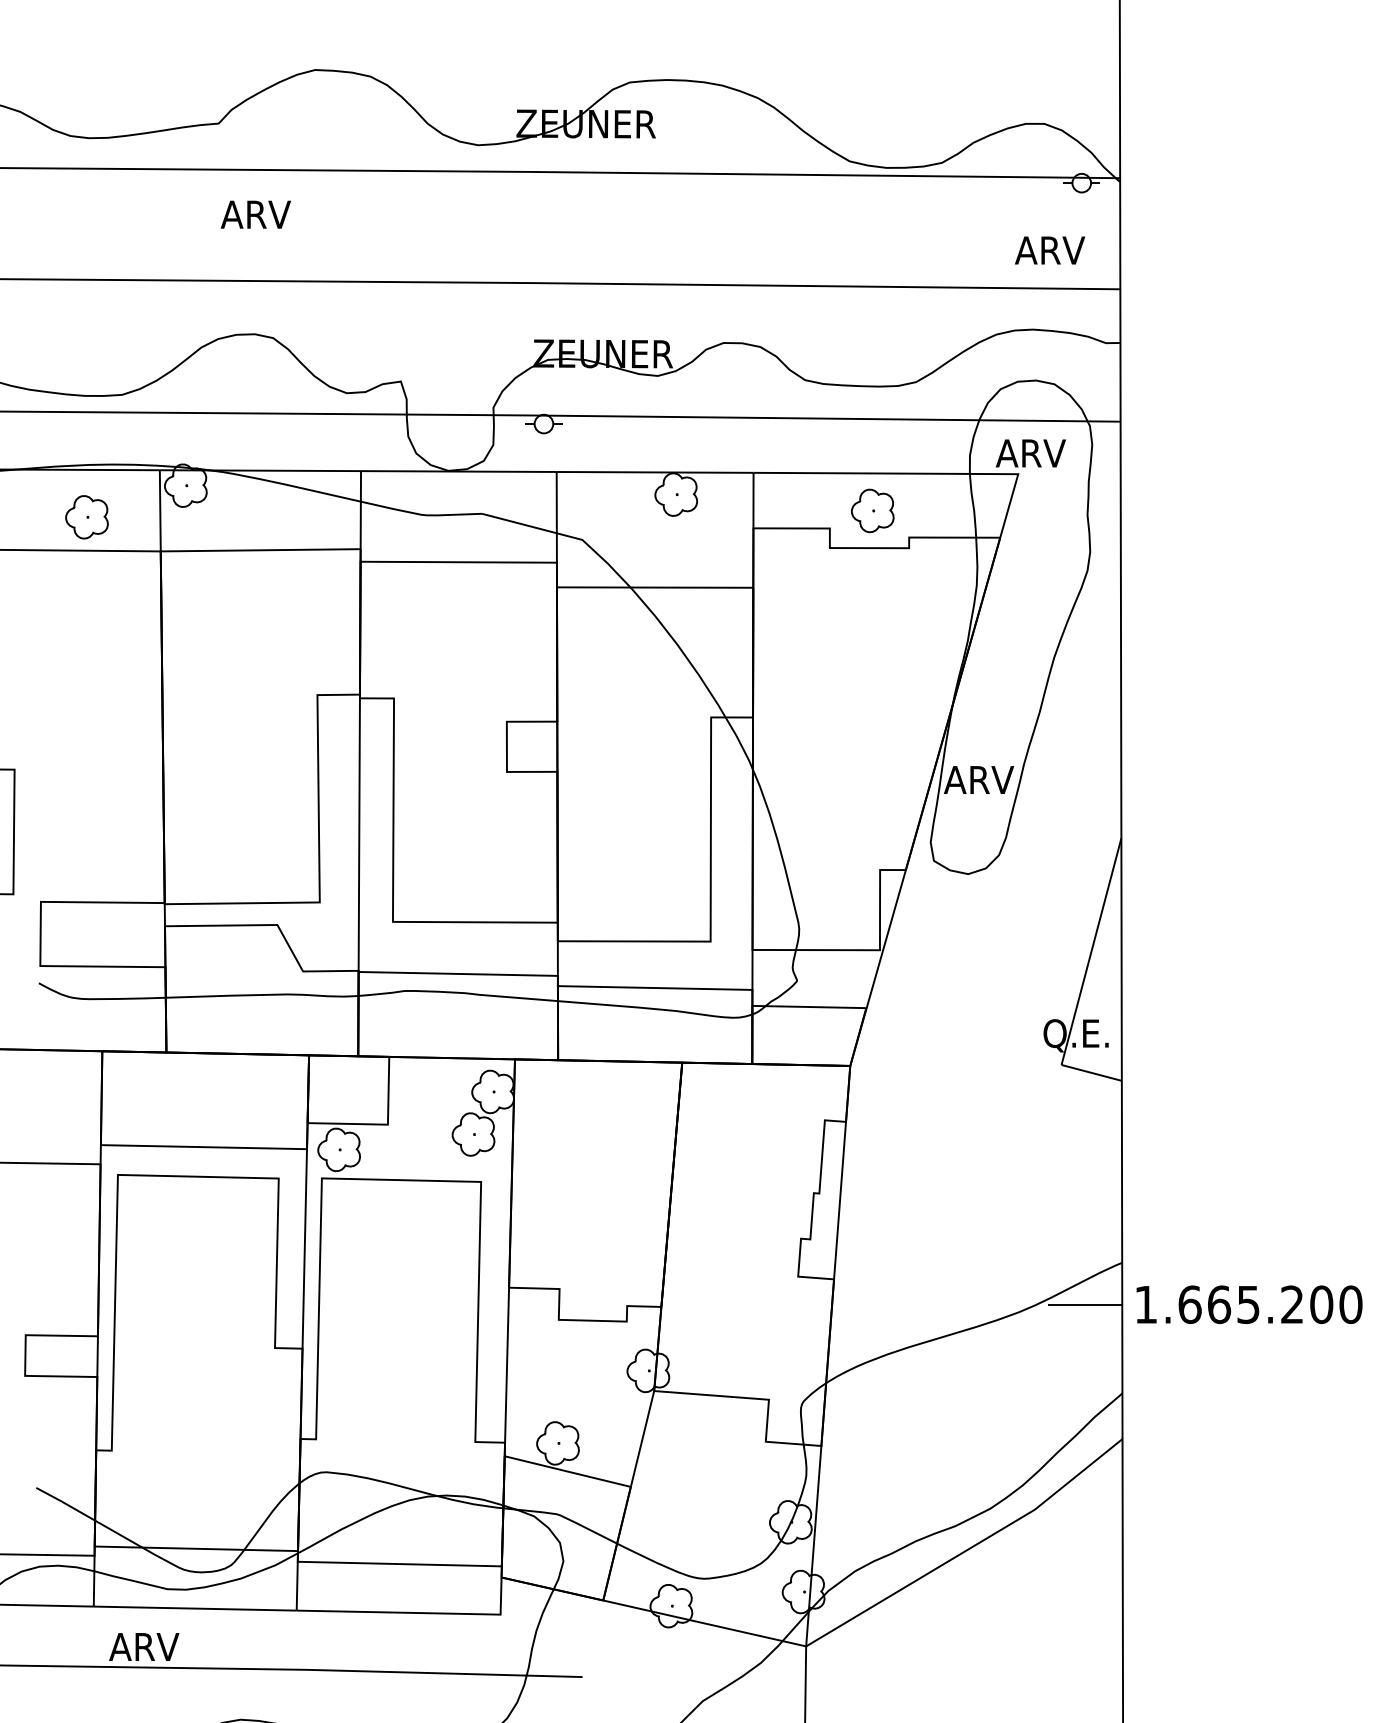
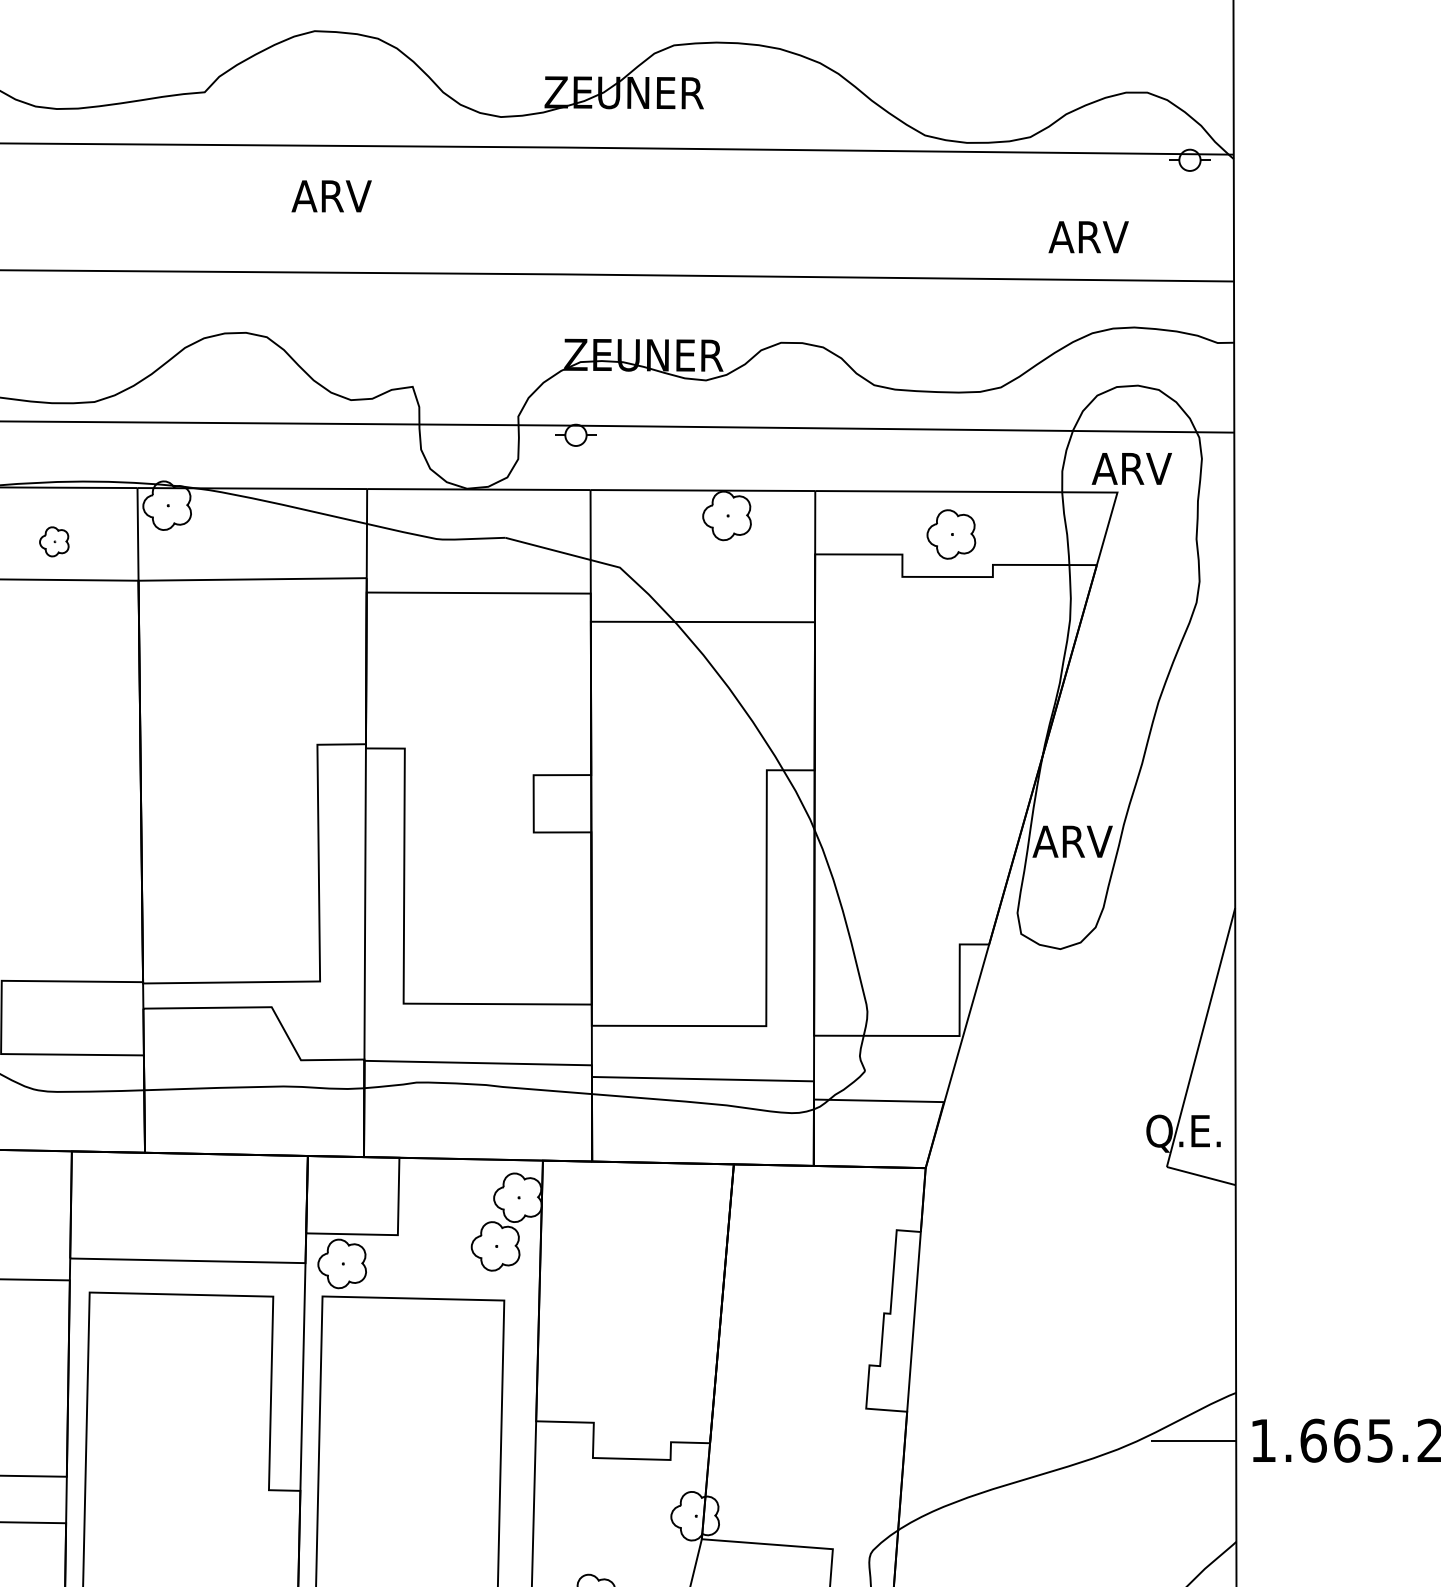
text: (255, 214) -> (331, 196), moved
text: (1050, 250) -> (1089, 237), moved
part: (86, 517) -> (53, 542), size x0.6

